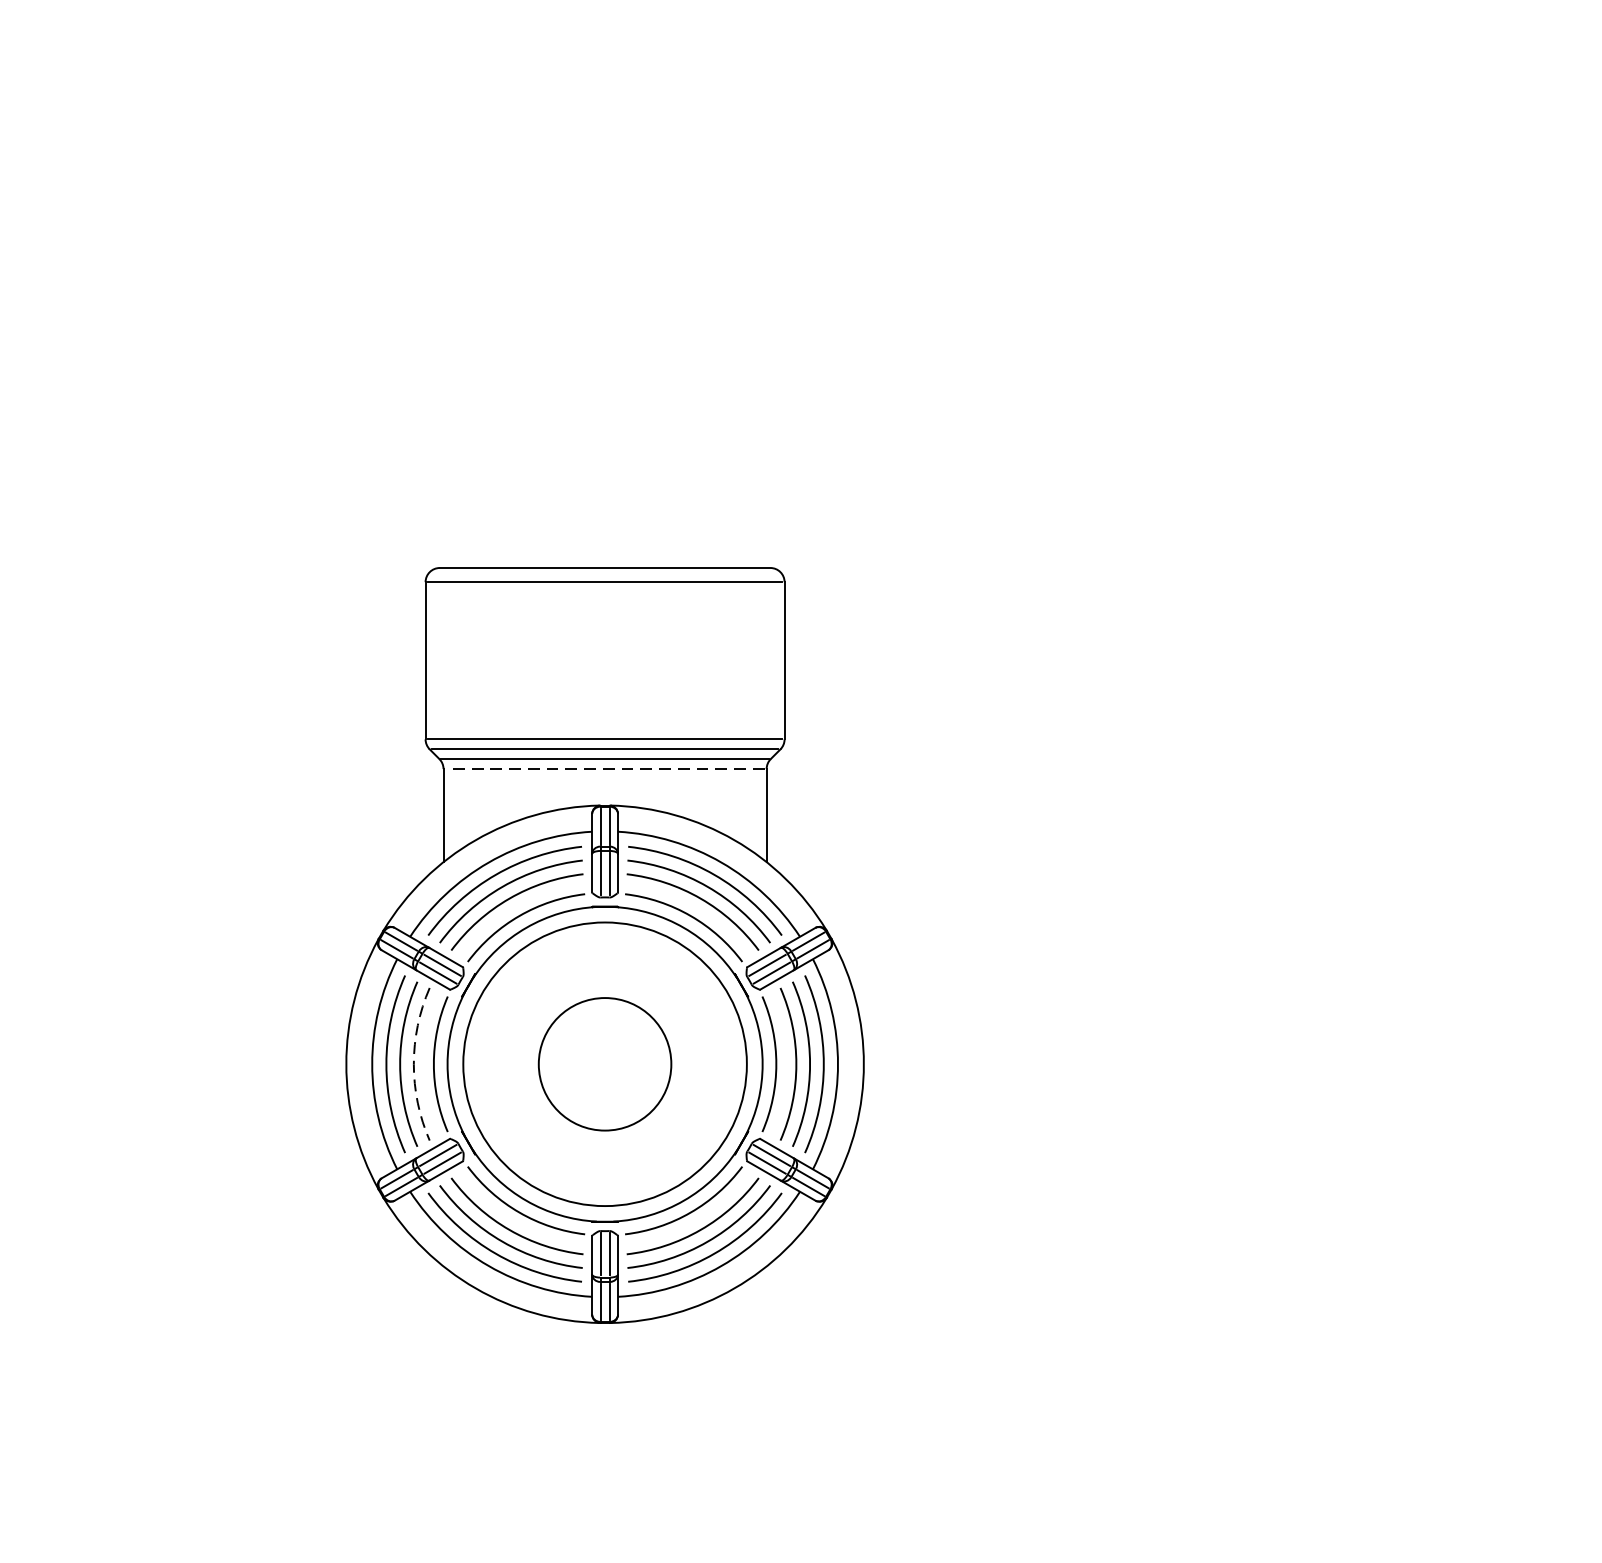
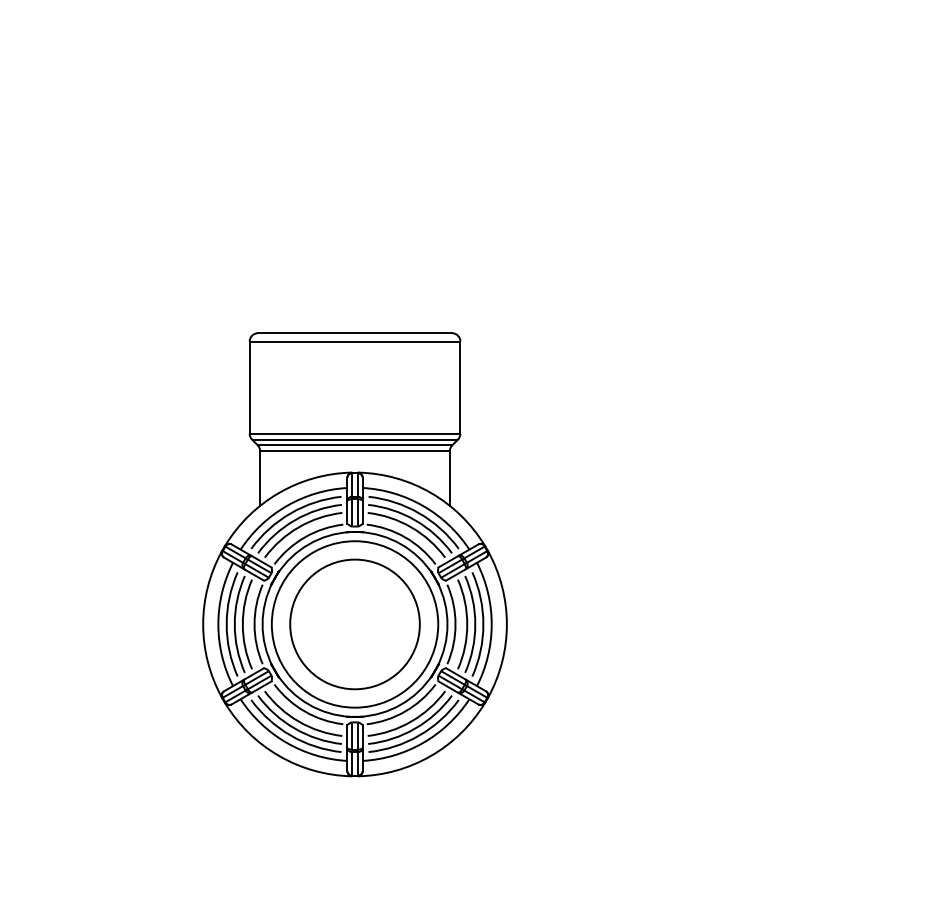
line: (605, 769) -> (355, 451), dashed -> solid
arc: (413, 1064) -> (242, 624), dashed -> solid
circle: (604, 1064) -> (354, 624), size x1.67

